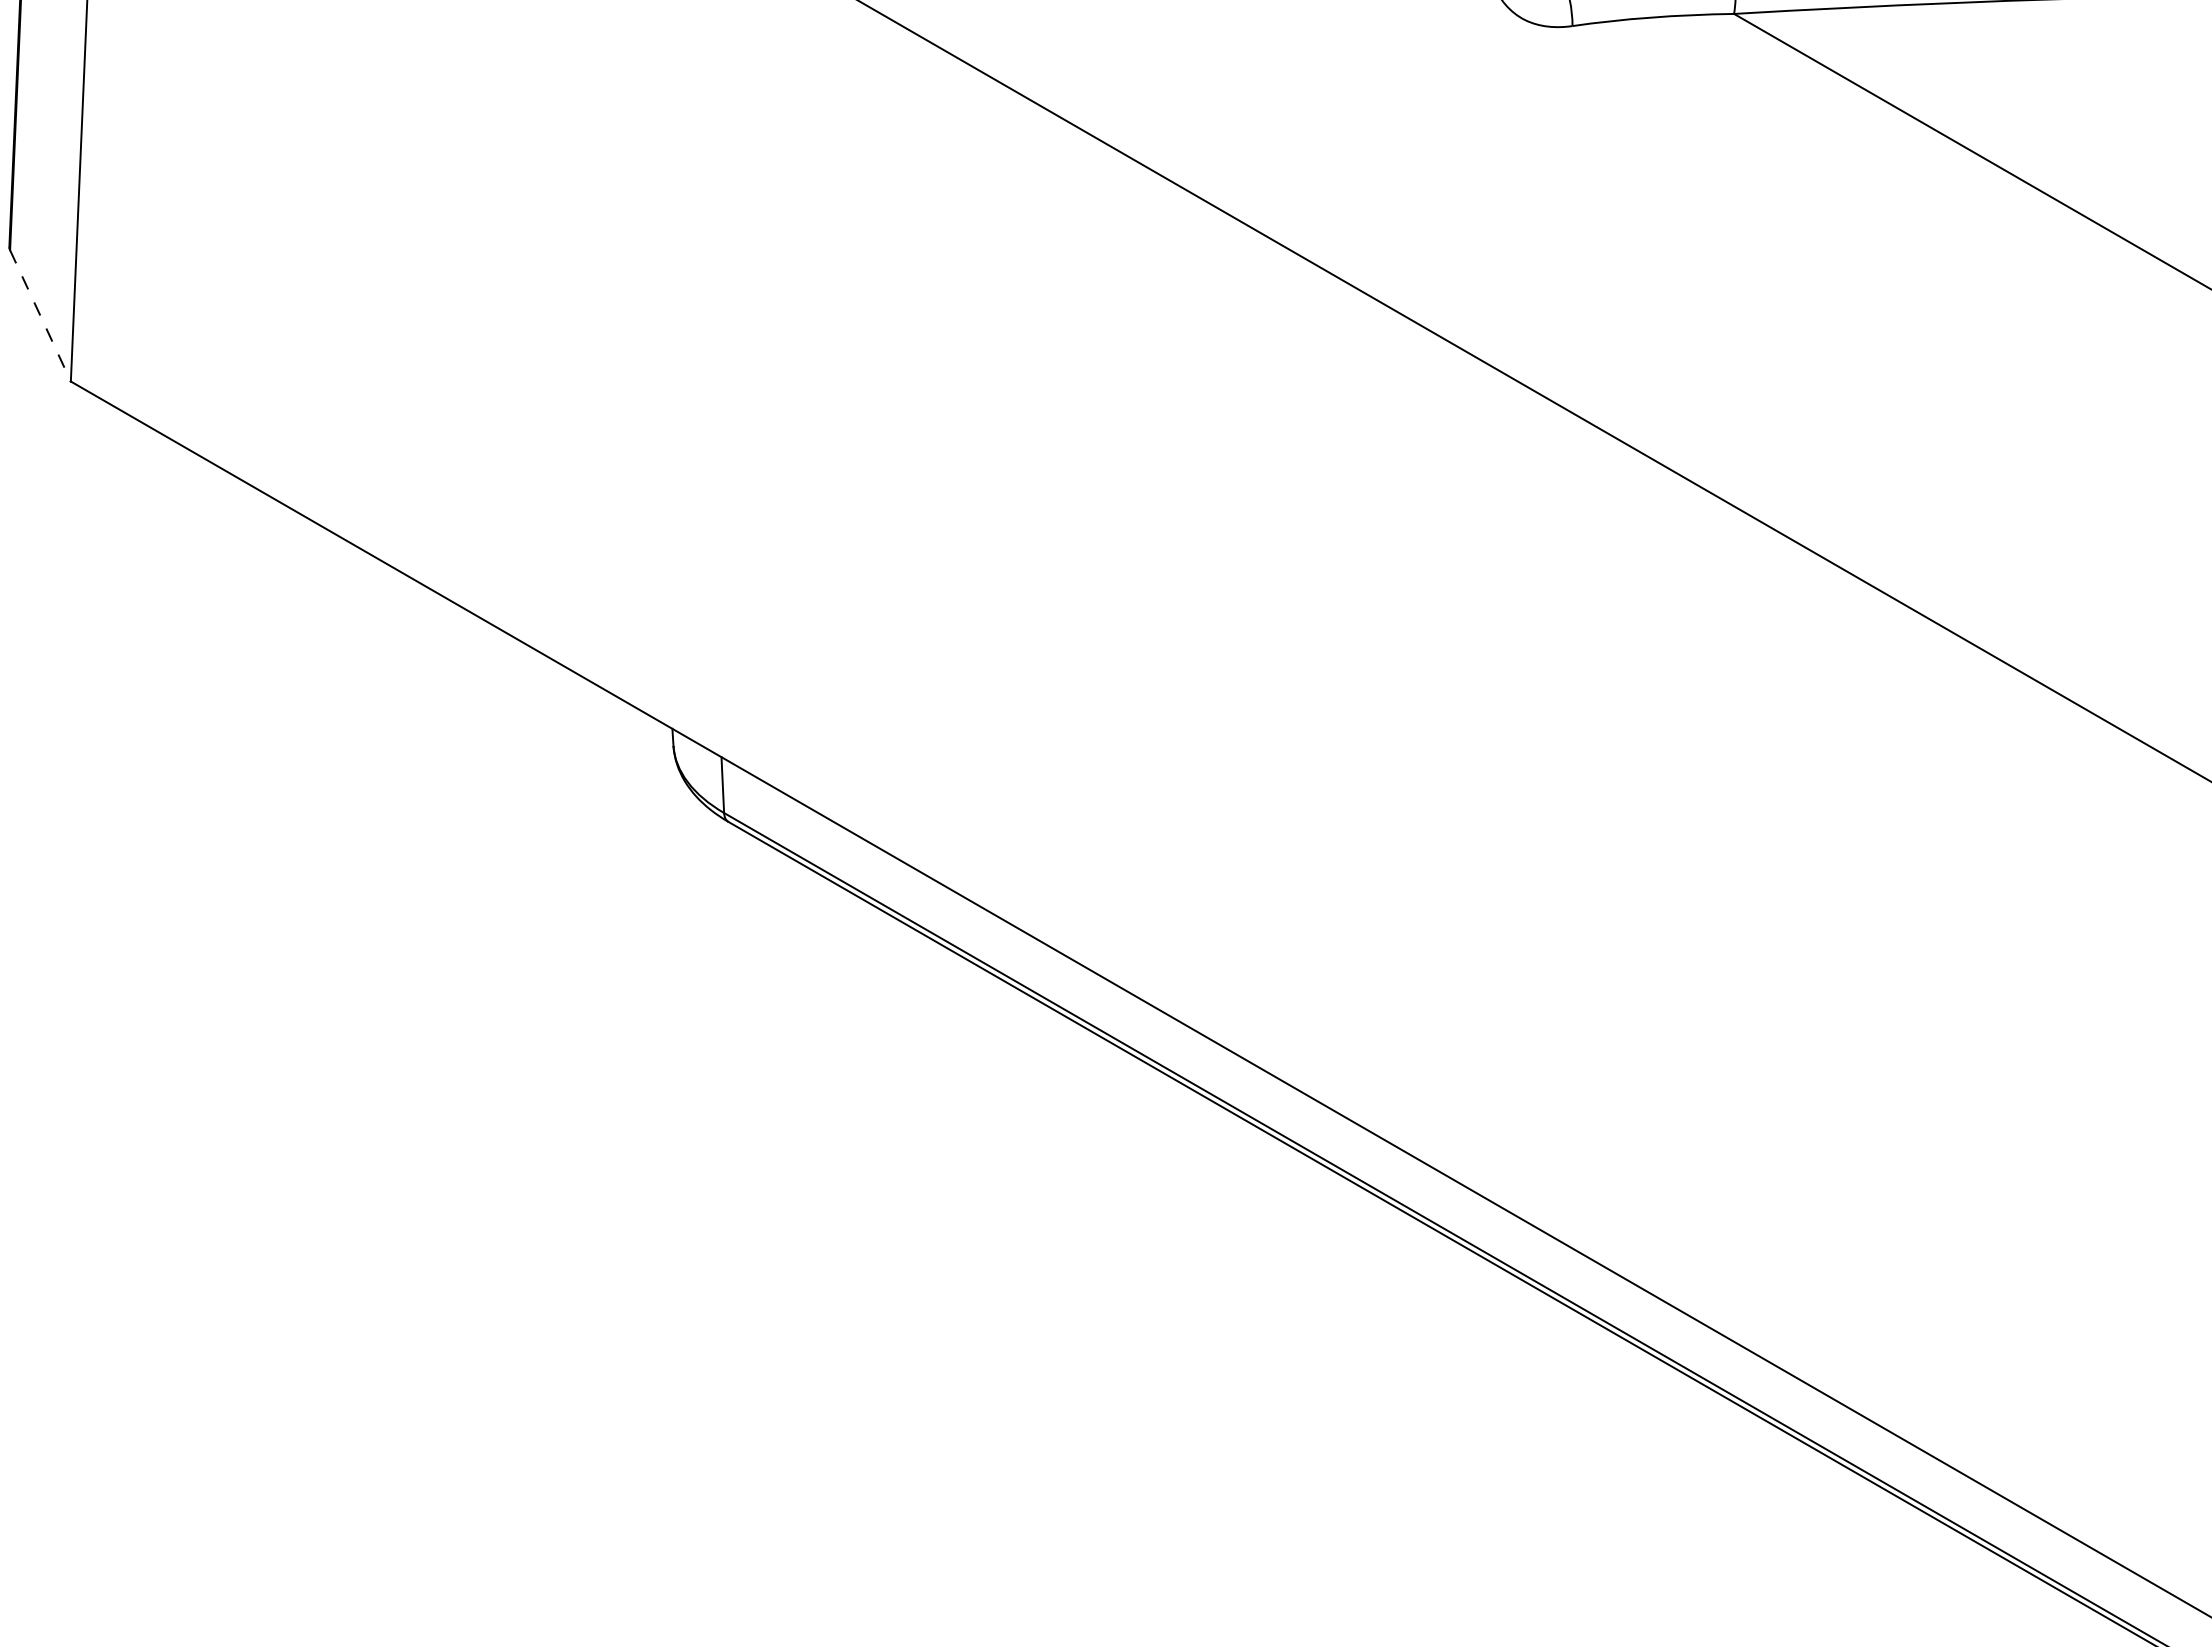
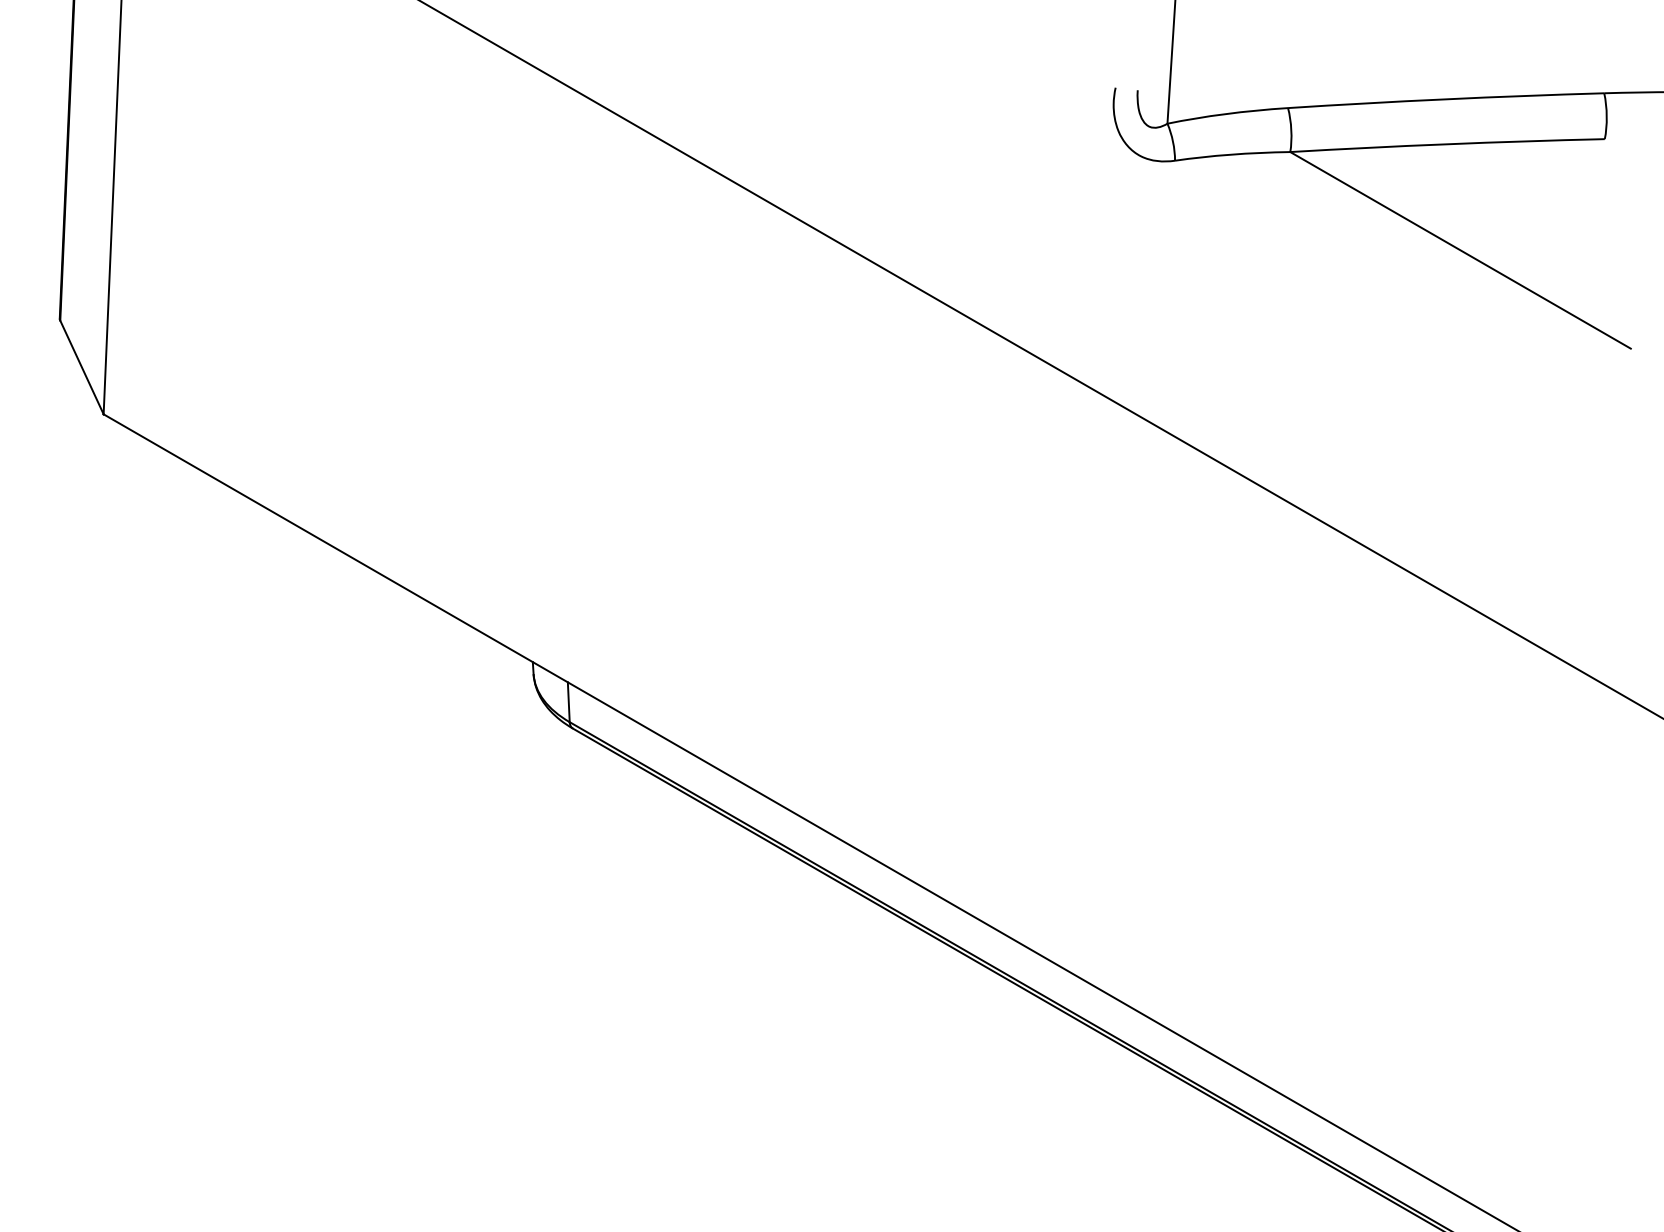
line: (39, 315) -> (81, 367), dashed -> solid

